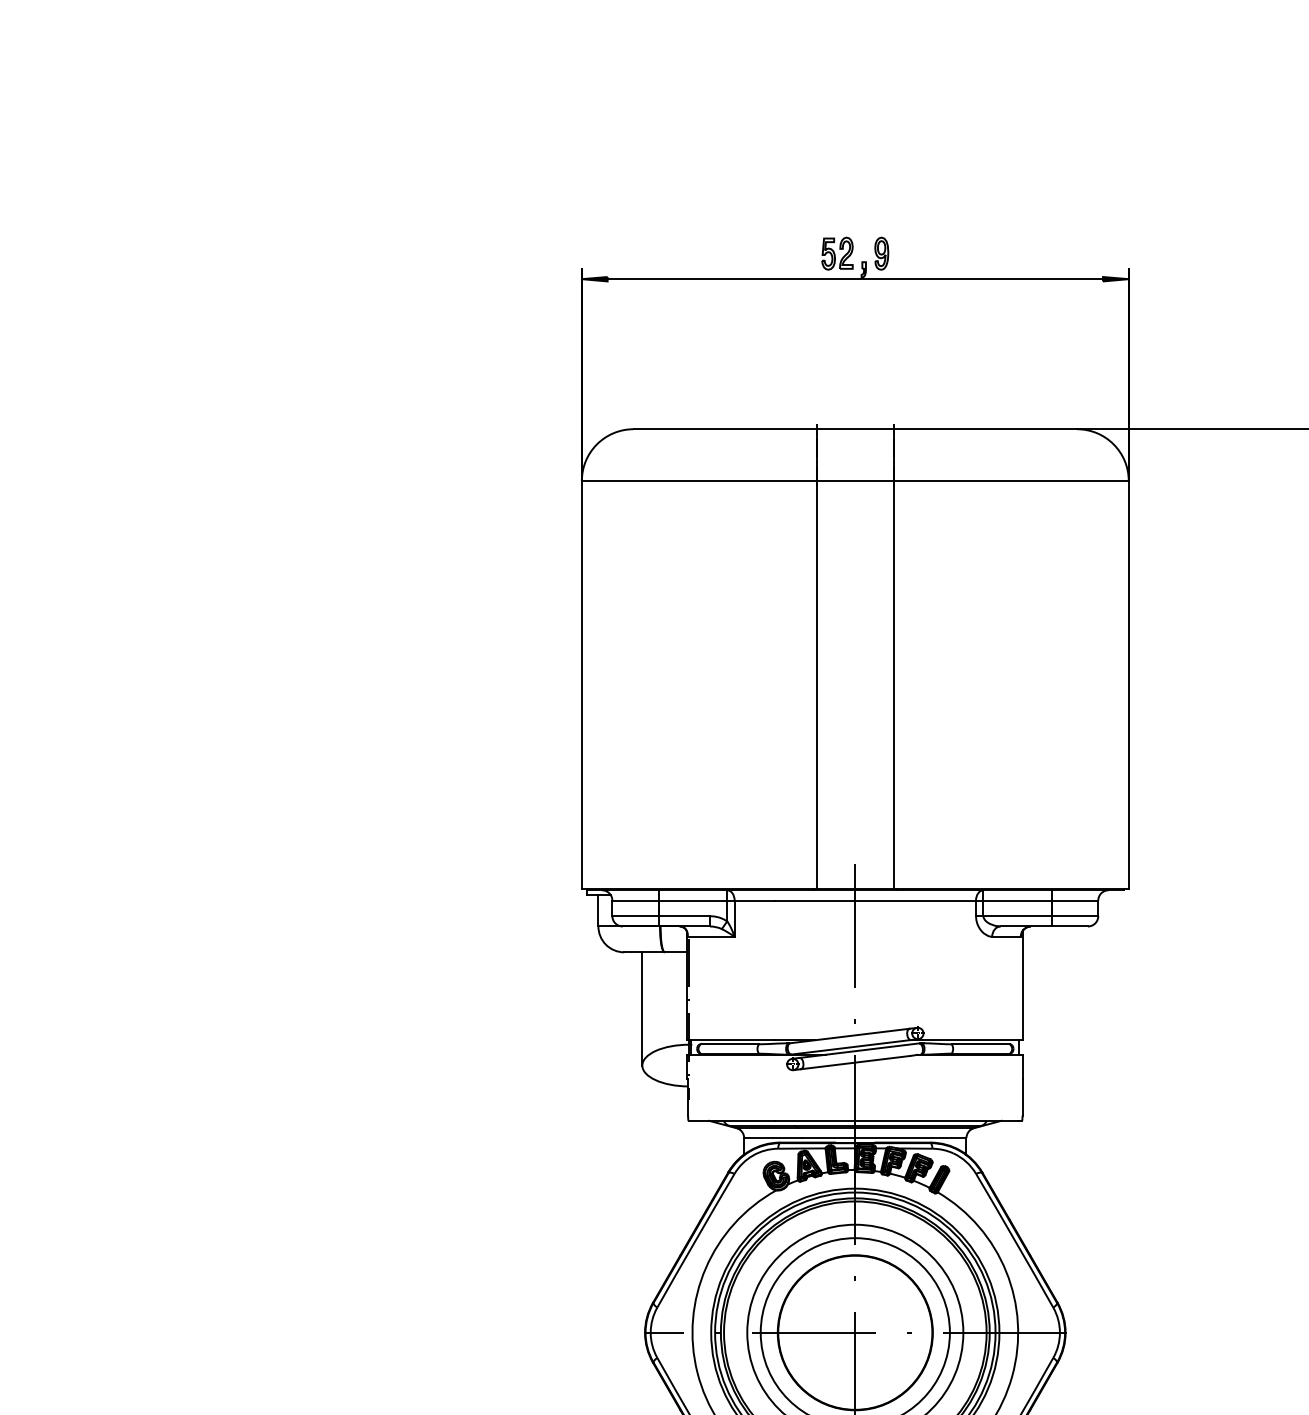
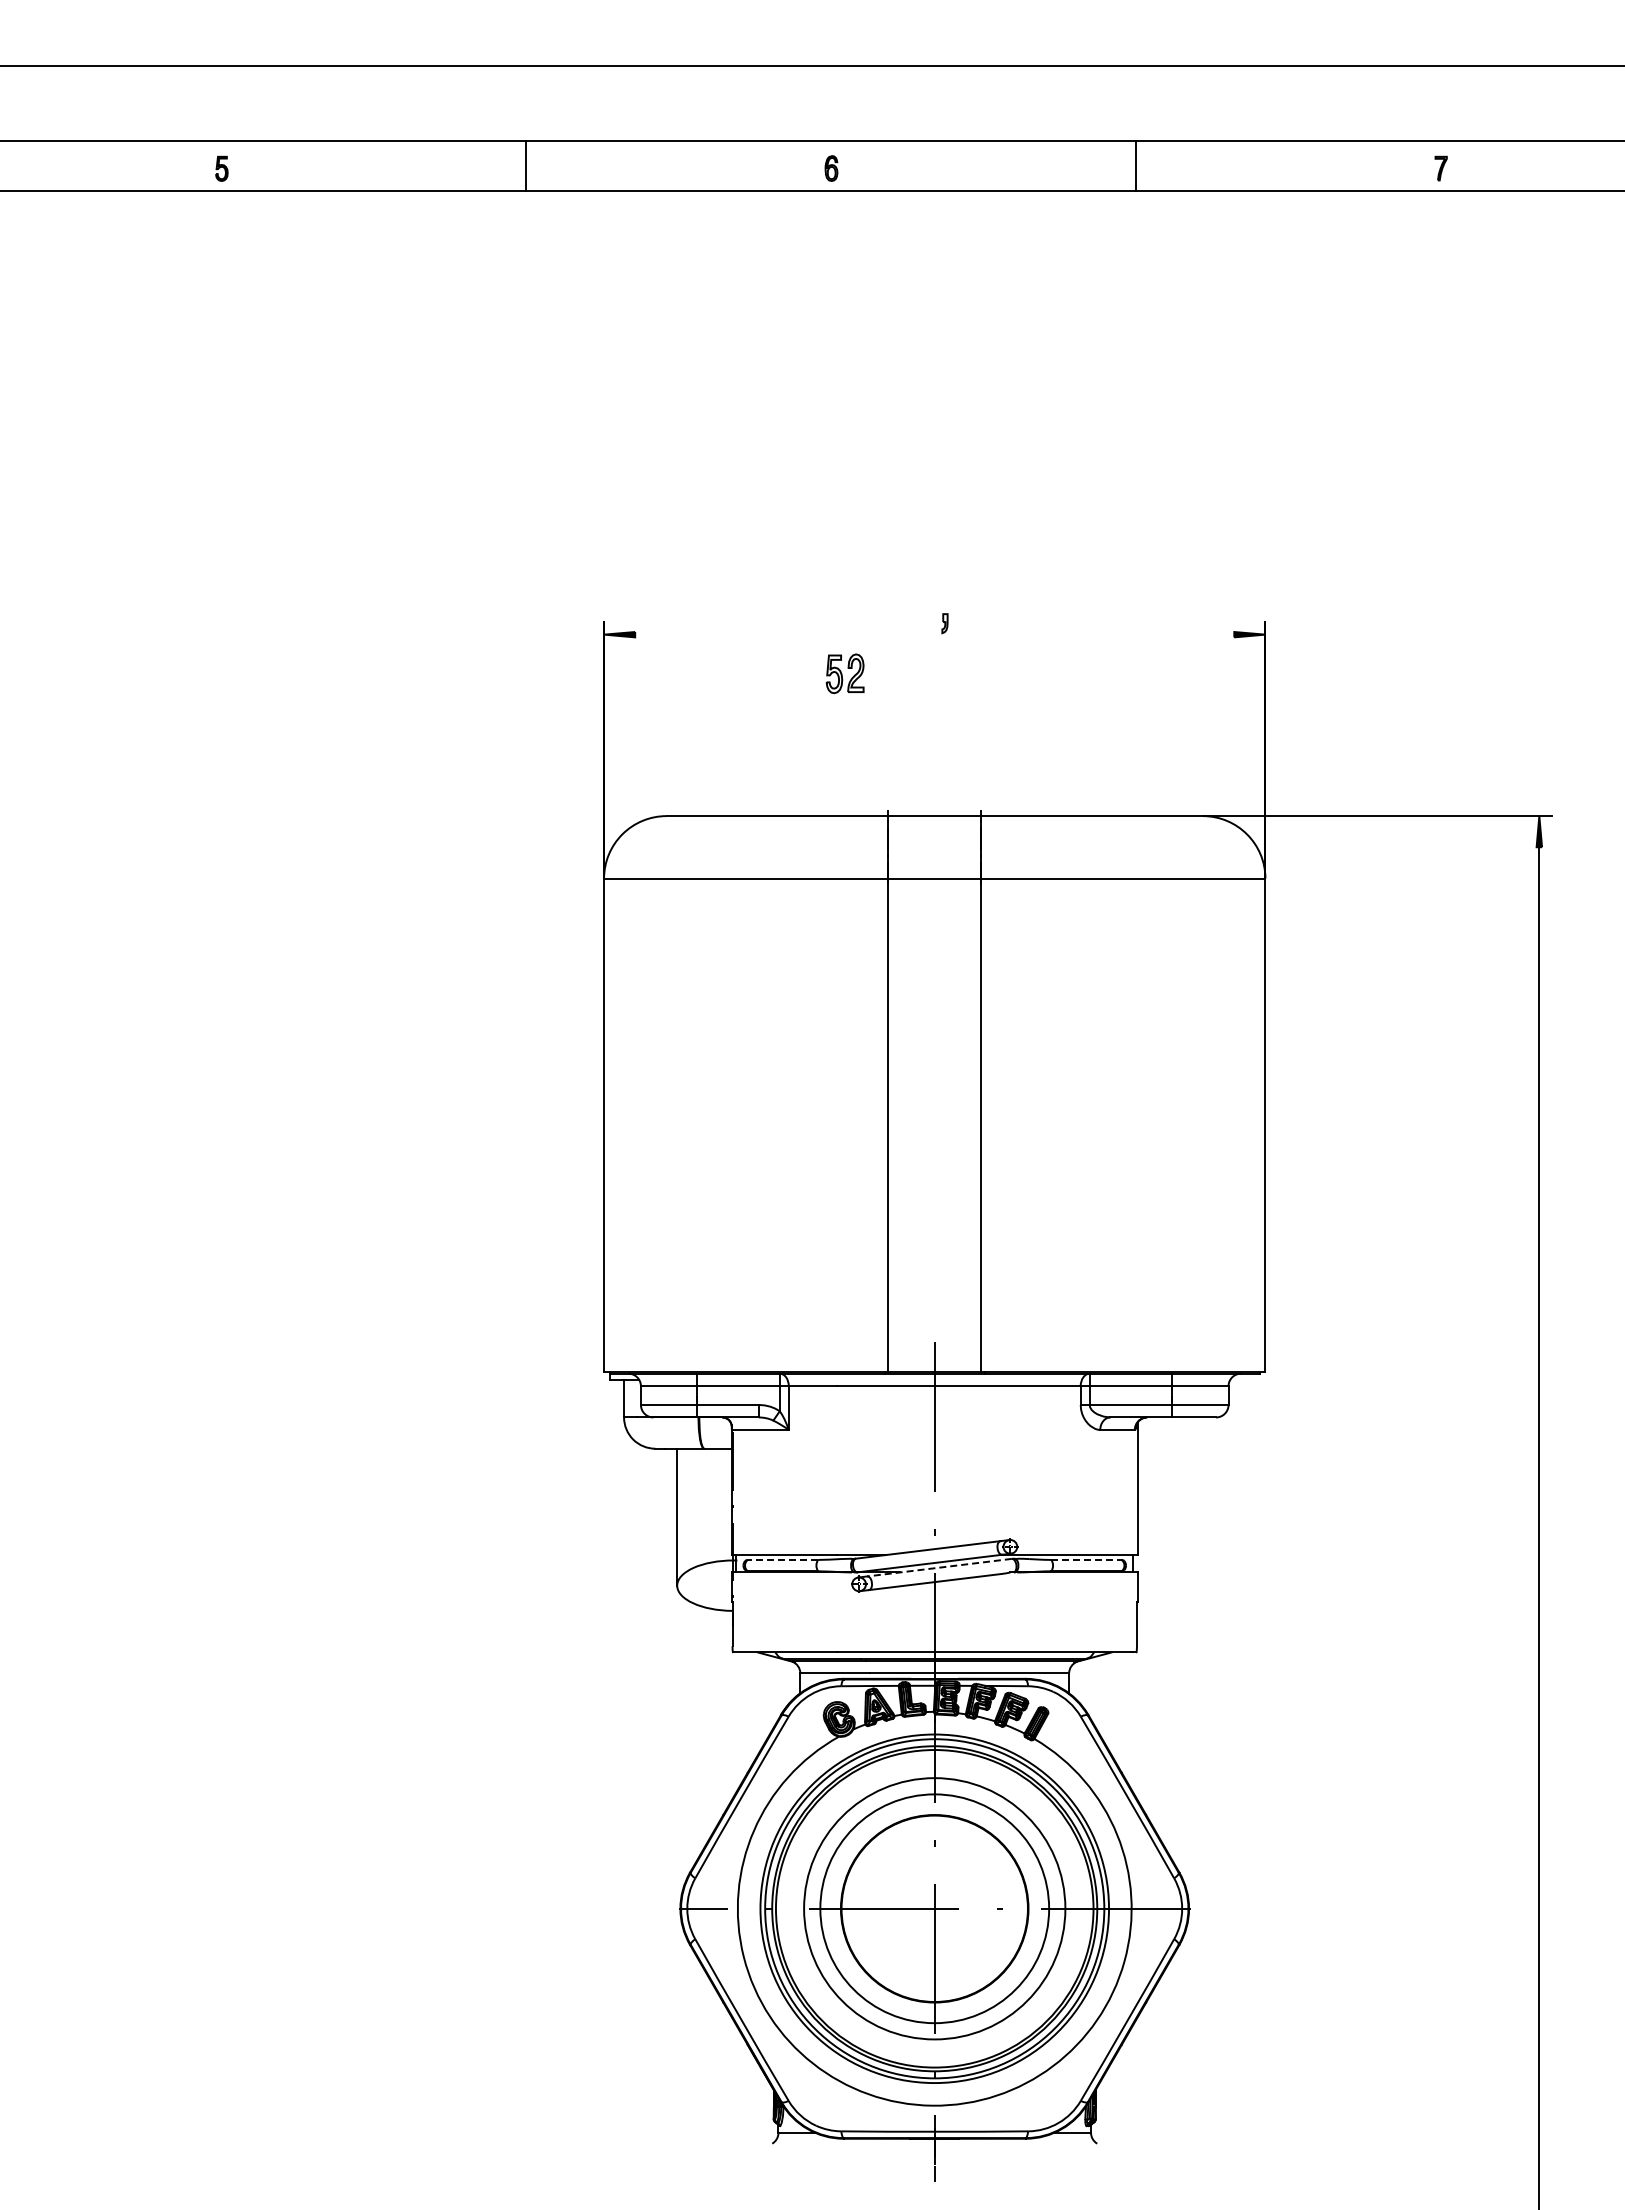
part: (836, 253) -> (844, 673), moved
part: (881, 253) -> (966, 603), removed
line: (855, 279) -> (934, 634), removed
line: (729, 1043) -> (782, 1559), solid -> dashed
line: (980, 1043) -> (1086, 1559), solid -> dashed
line: (859, 1050) -> (939, 1567), solid -> dashed

